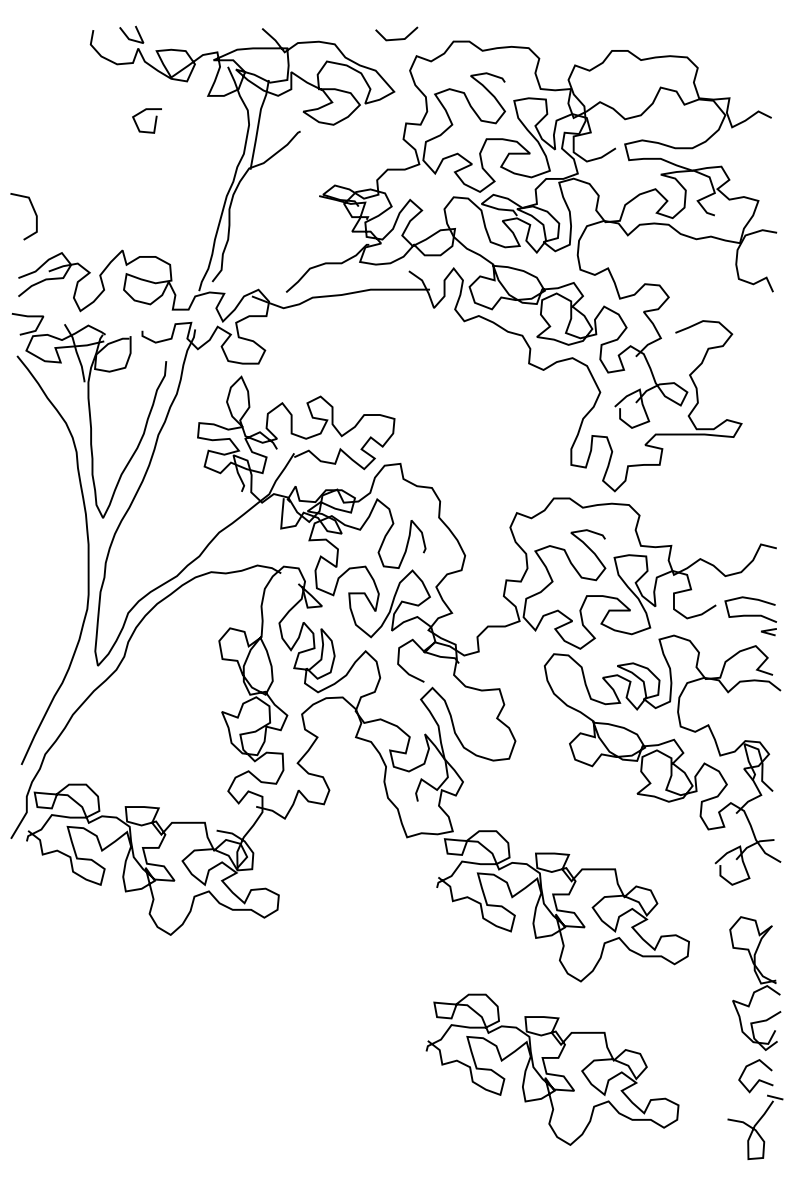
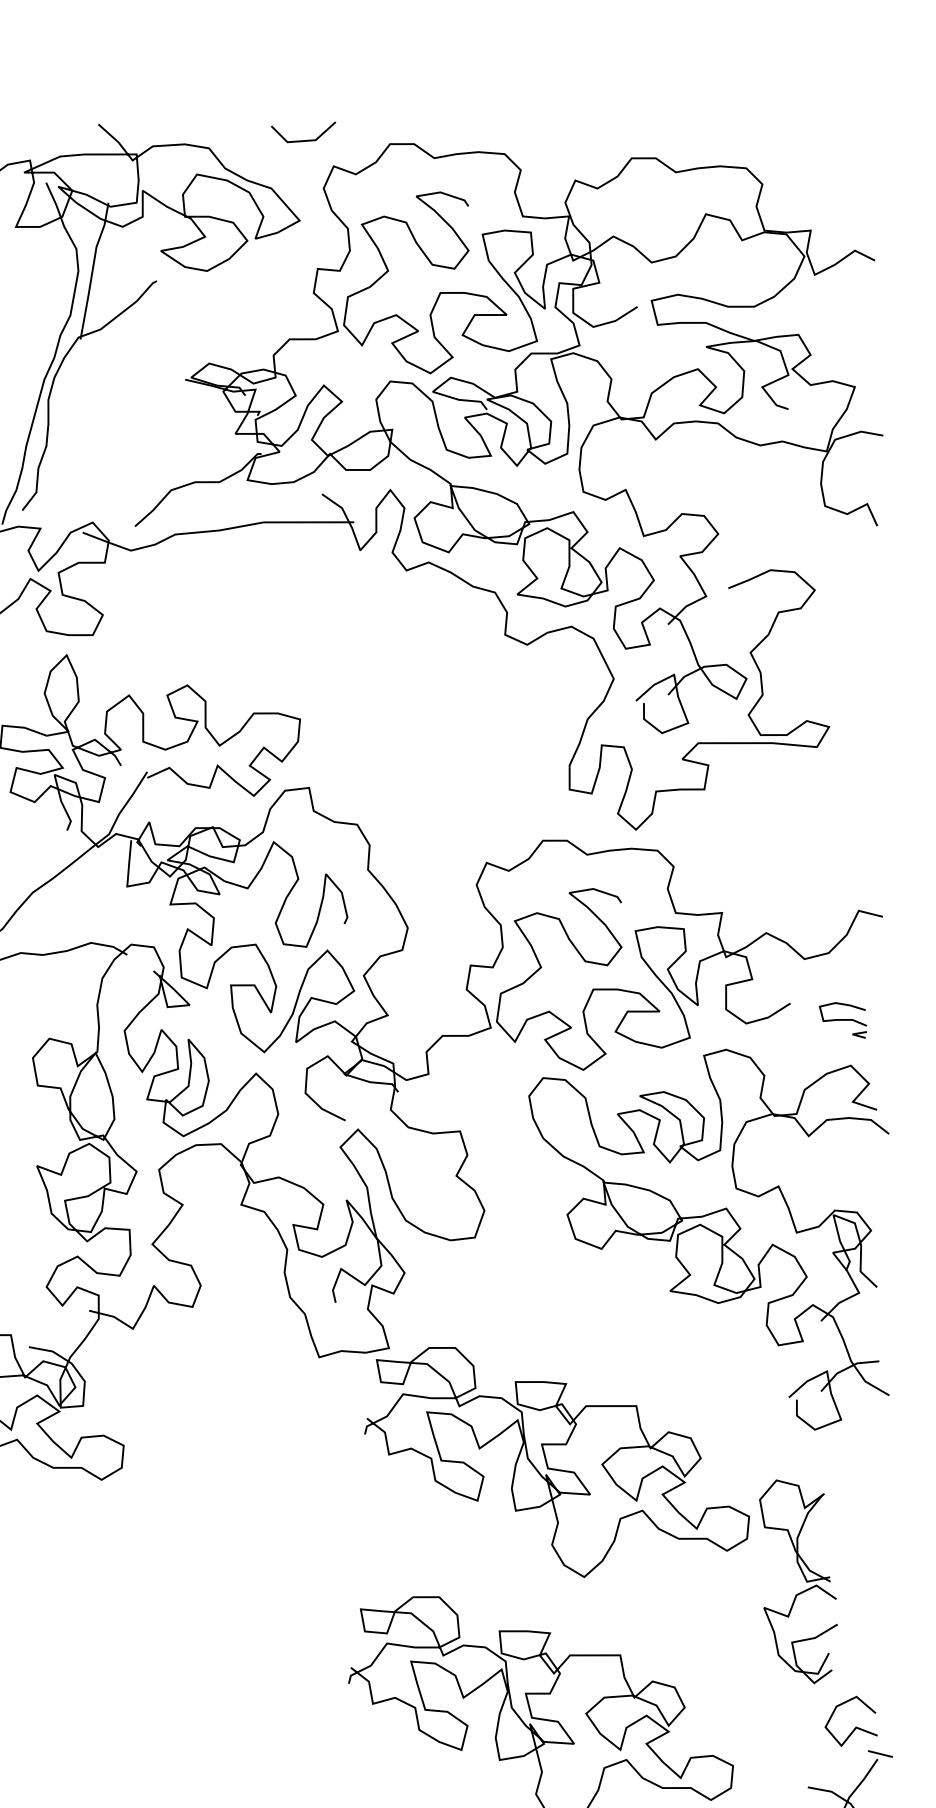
part: (750, 616) -> (842, 1020), size x0.6
part: (755, 983) -> (798, 1581), moved

